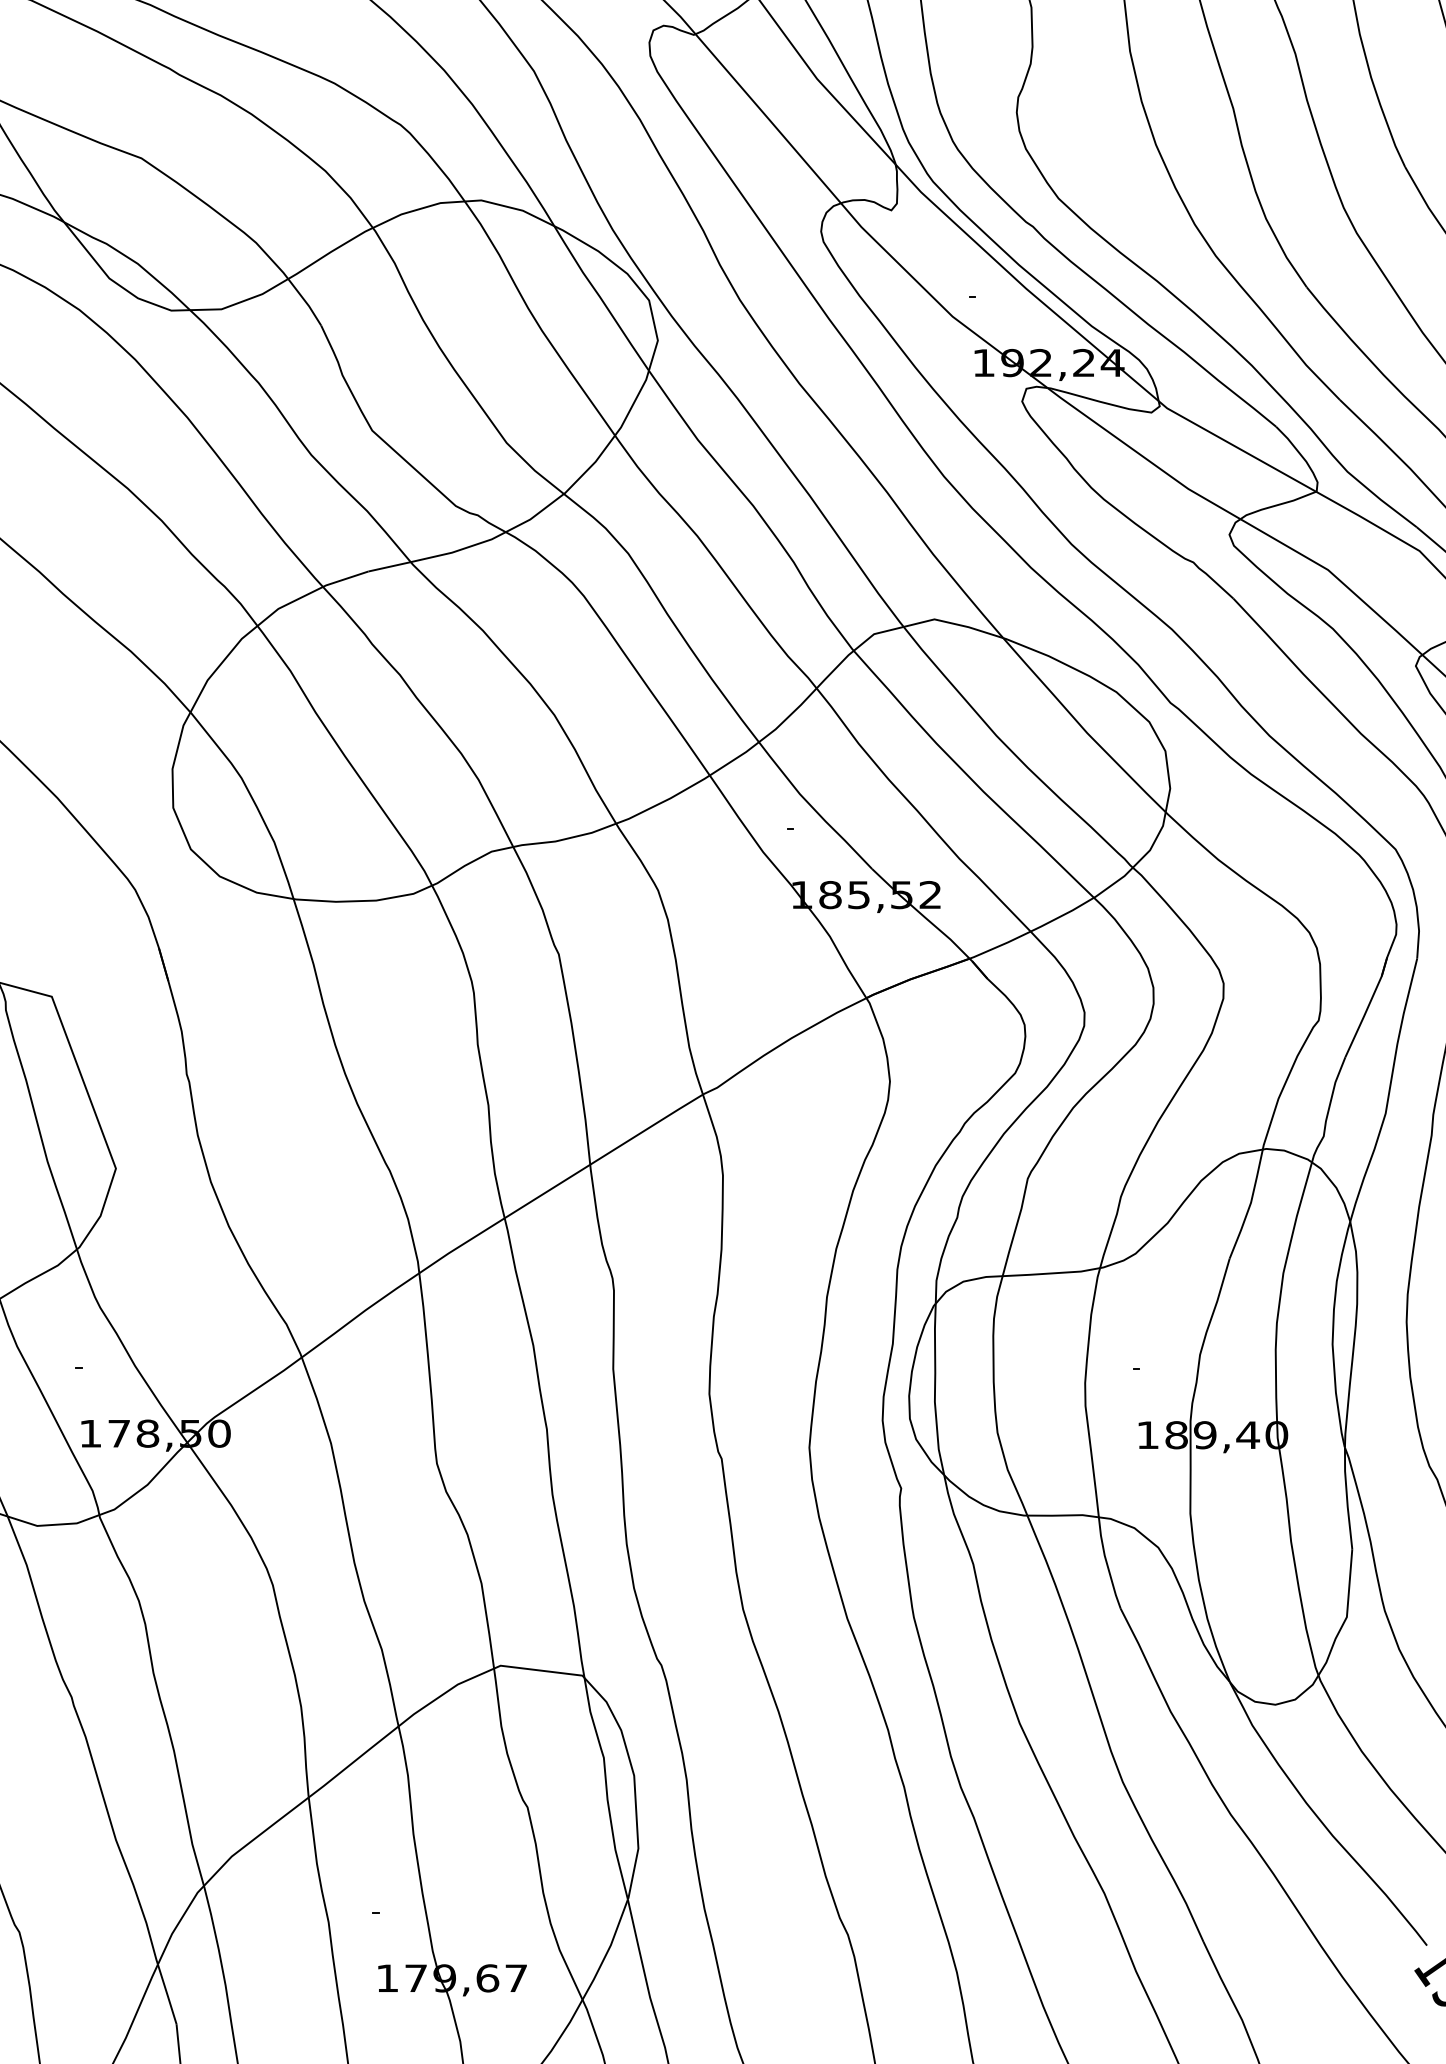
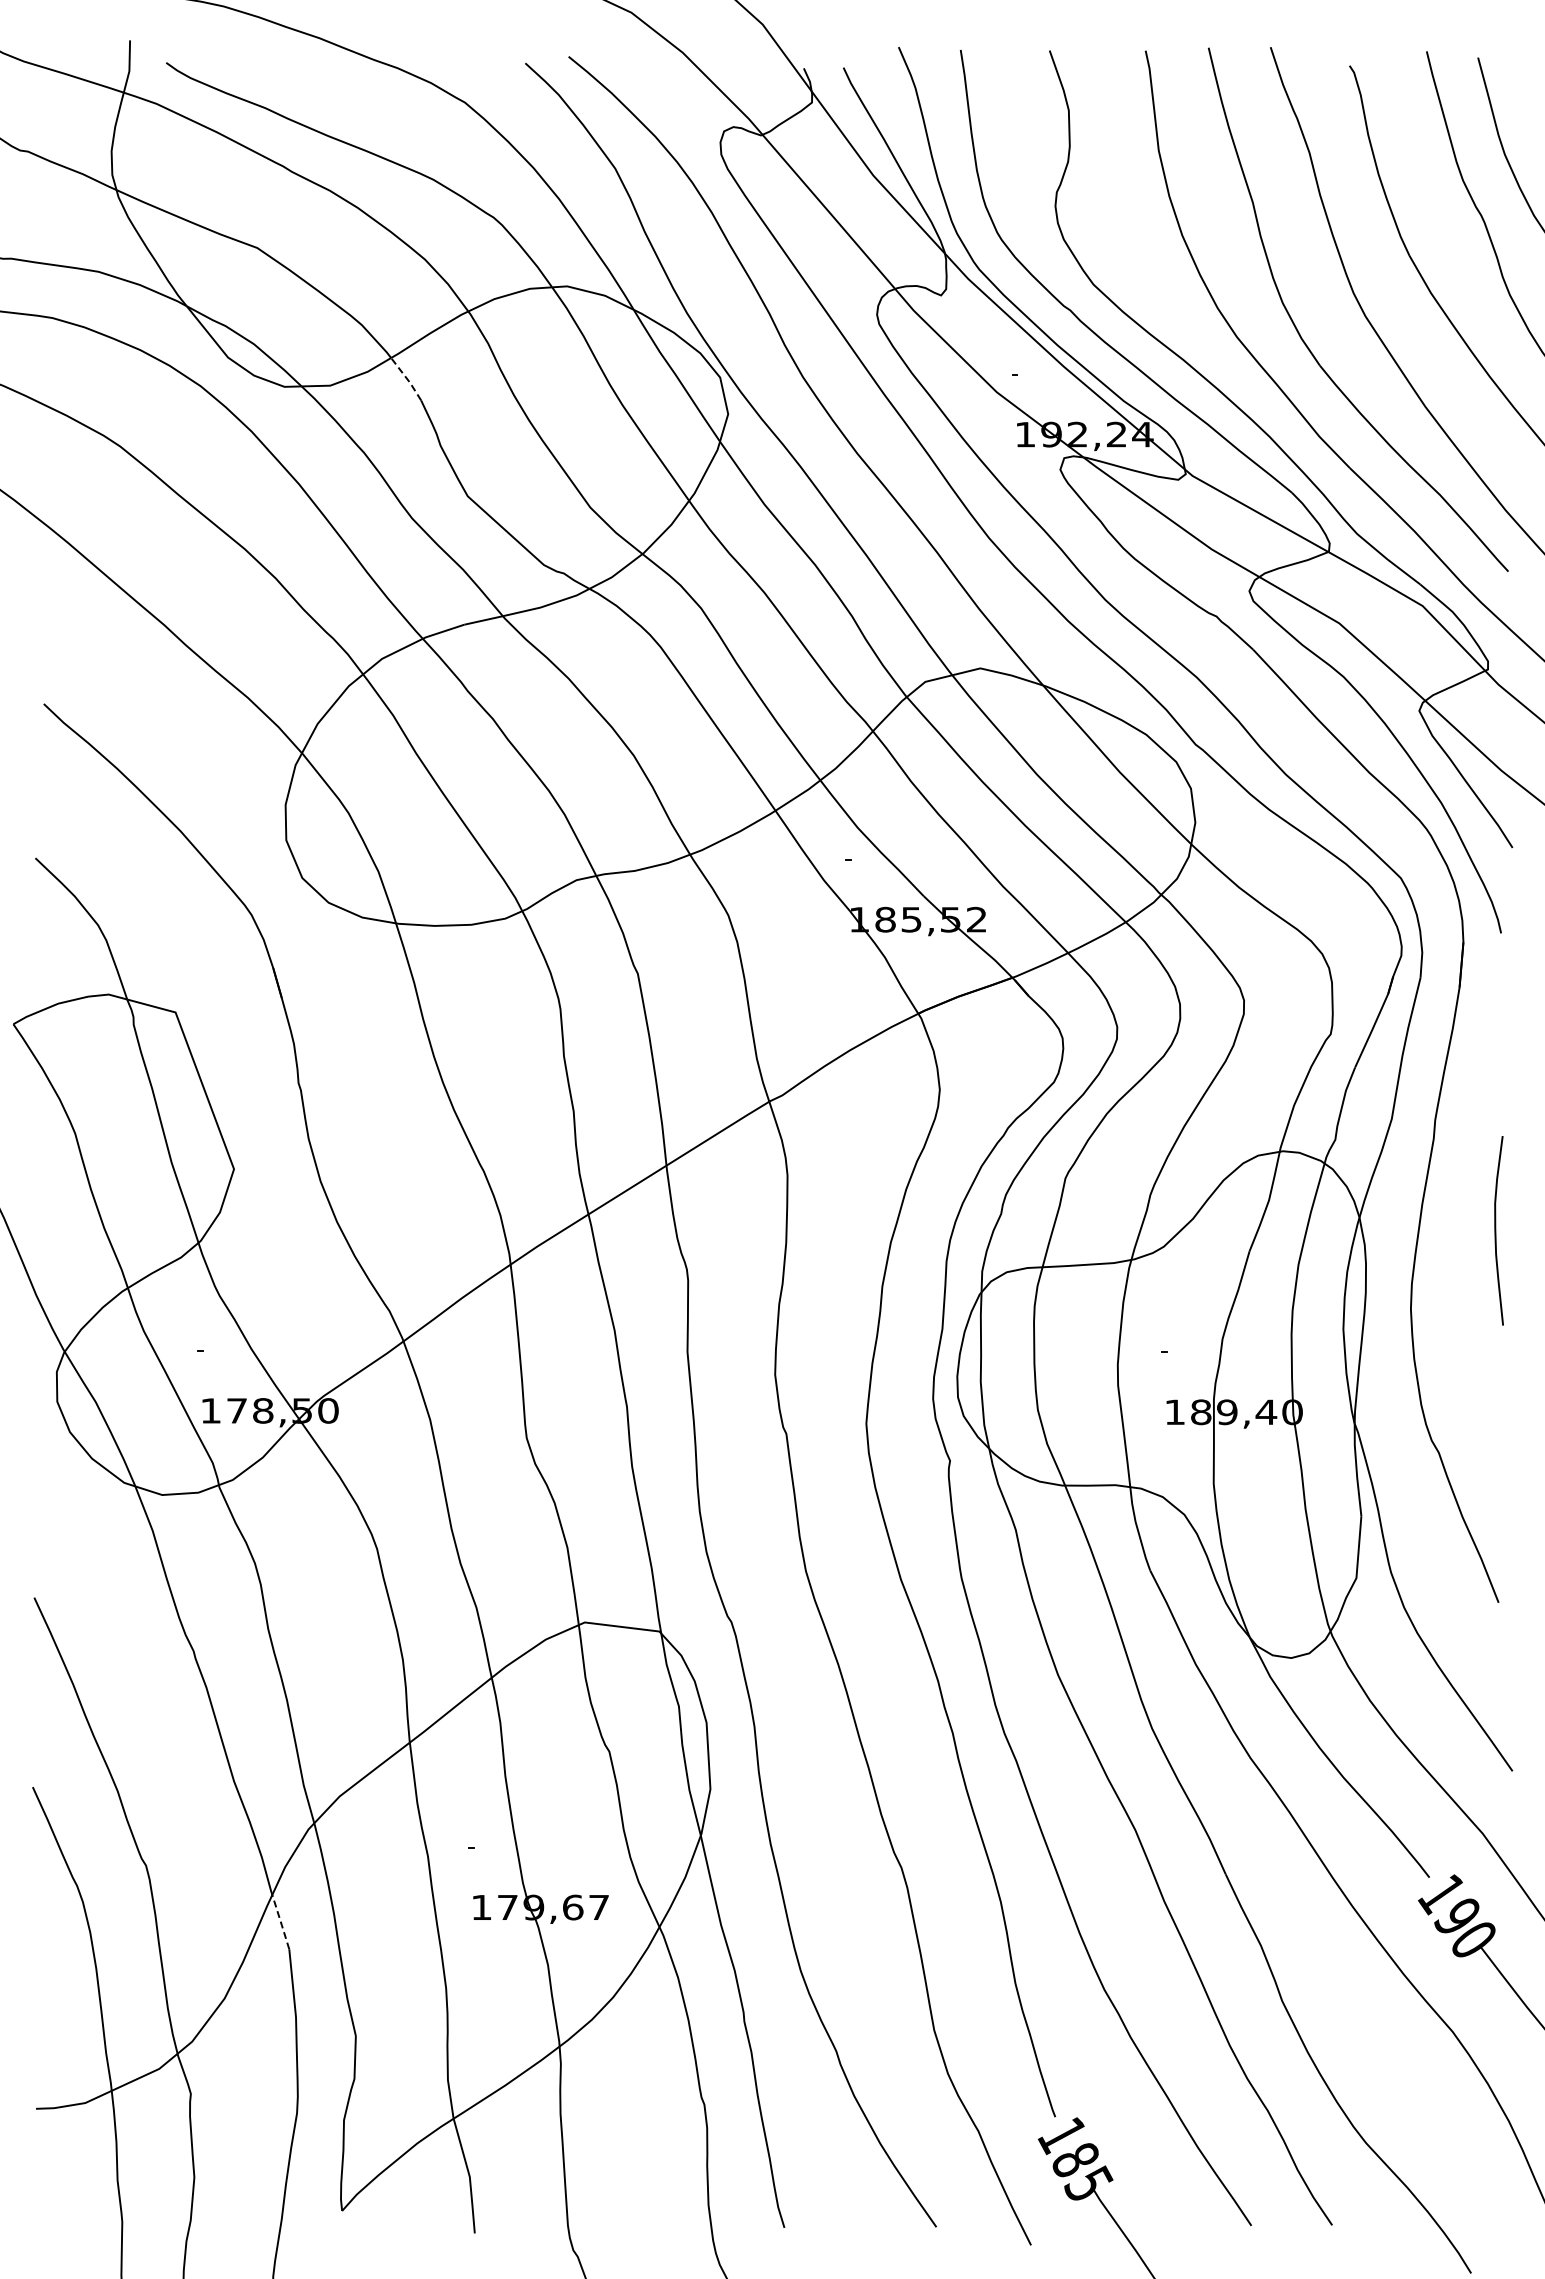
line: (306, 301) -> (407, 378), solid -> dashed
line: (166, 1994) -> (280, 1922), solid -> dashed

